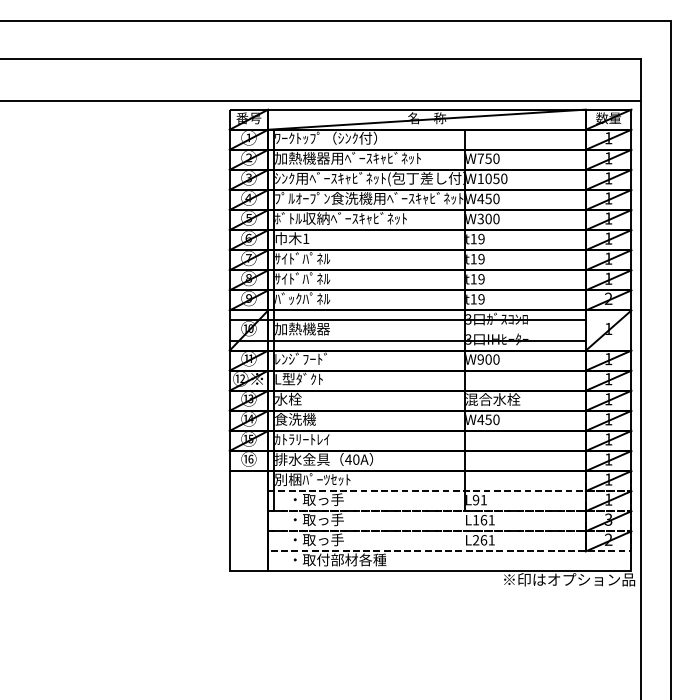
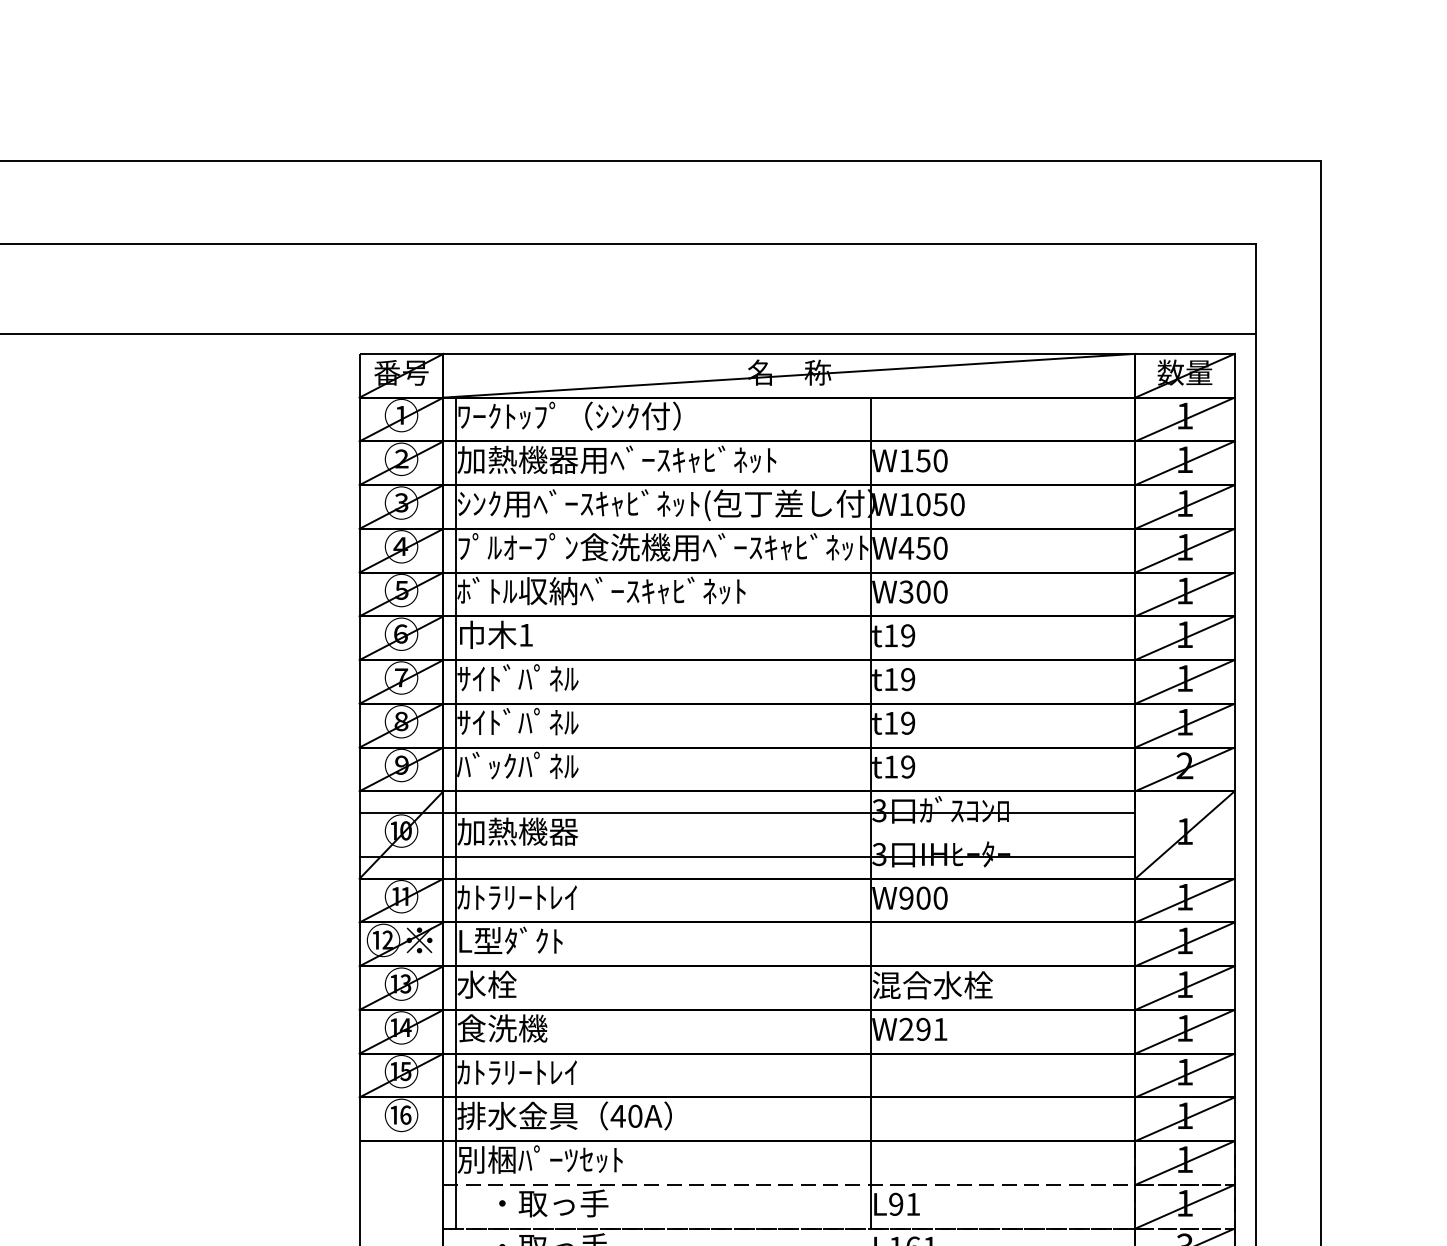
text: (480, 158) -> (905, 460), W750 -> W150
text: (302, 358) -> (518, 895), ﾚﾝｼﾞﾌｰﾄﾞ -> ｶﾄﾗﾘｰﾄﾚｲ
text: (488, 419) -> (923, 1028), W450 -> W291

